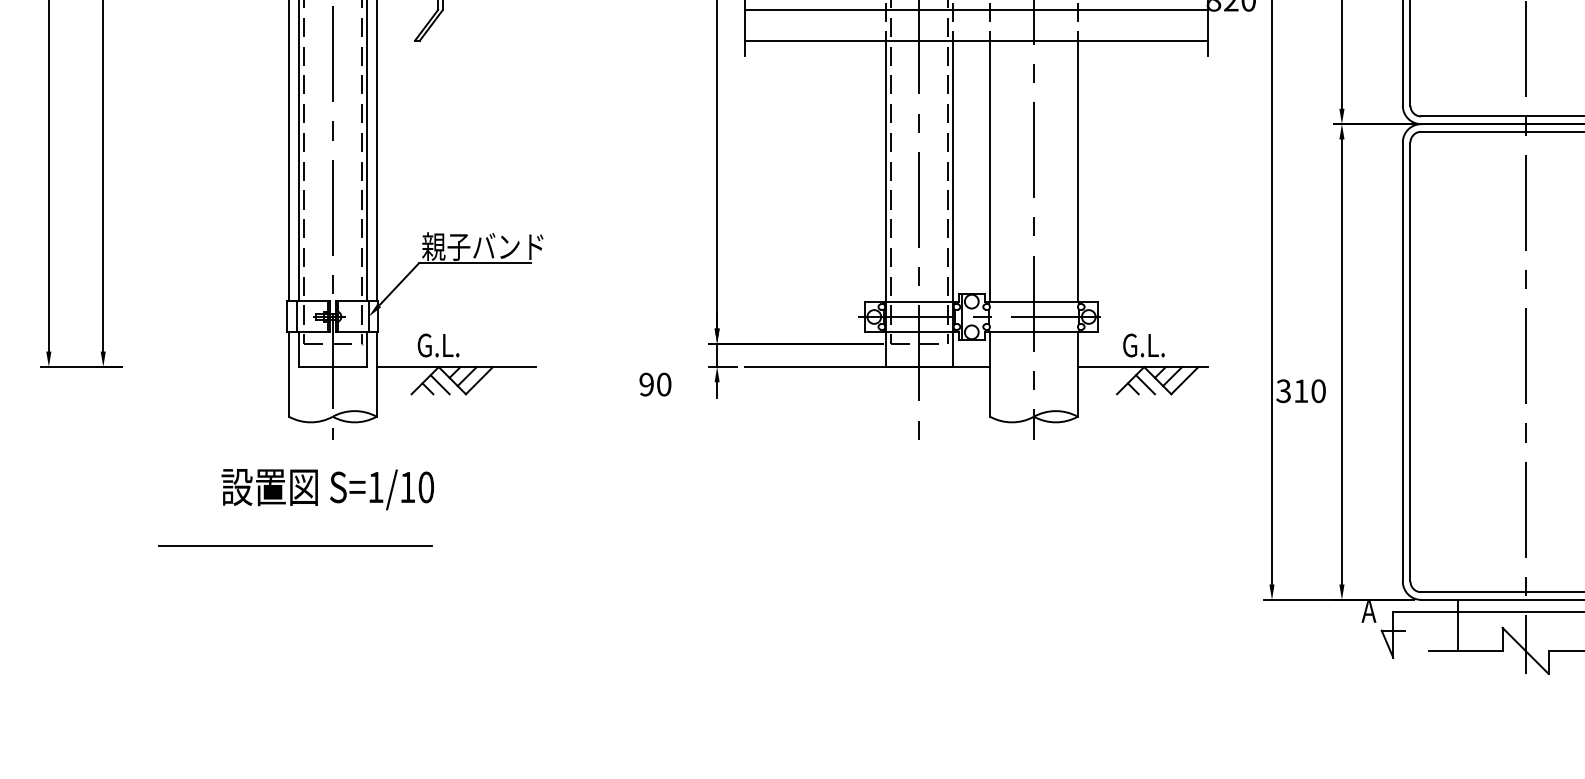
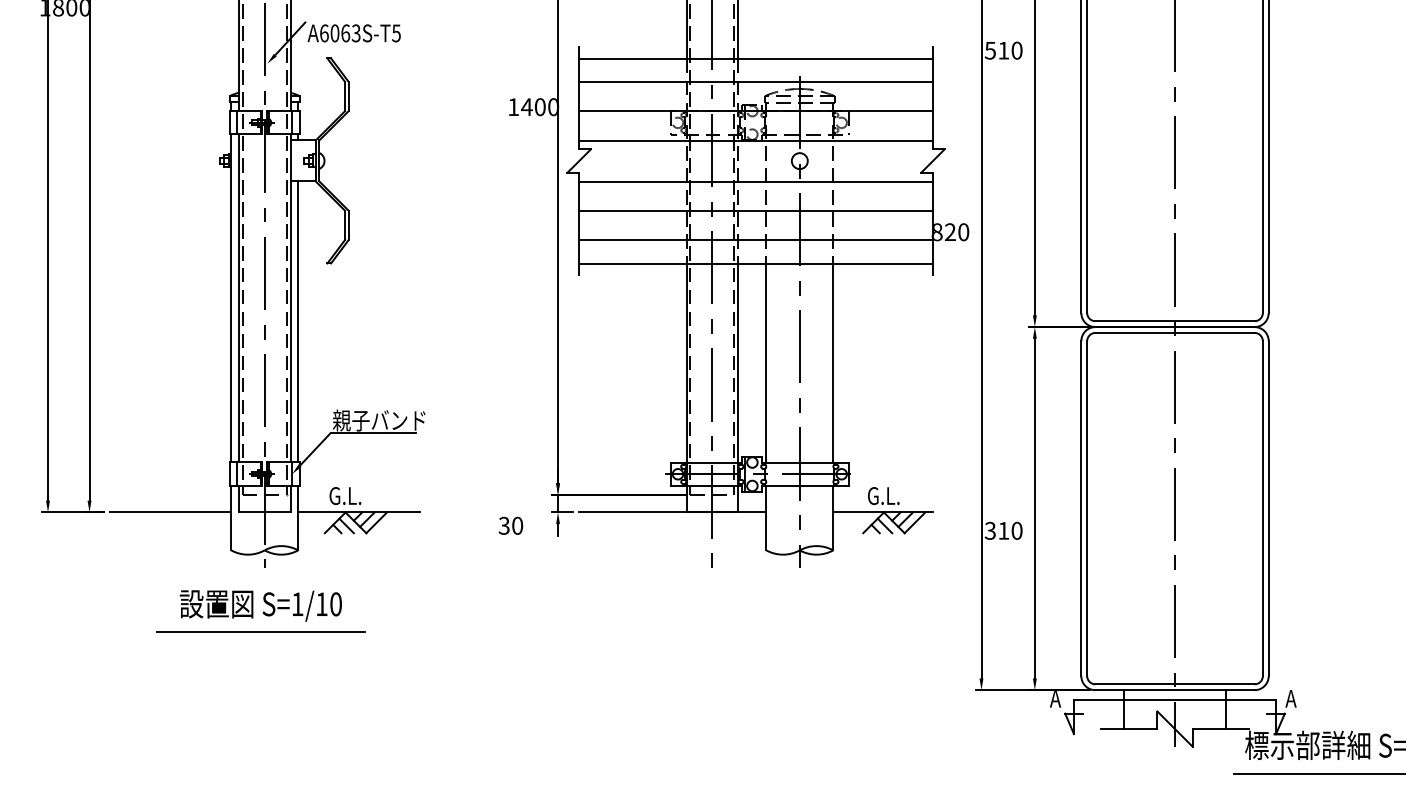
line: (209, 367) -> (170, 512), added
text: (645, 384) -> (503, 525), 90 -> 30
line: (294, 545) -> (260, 631), moved

